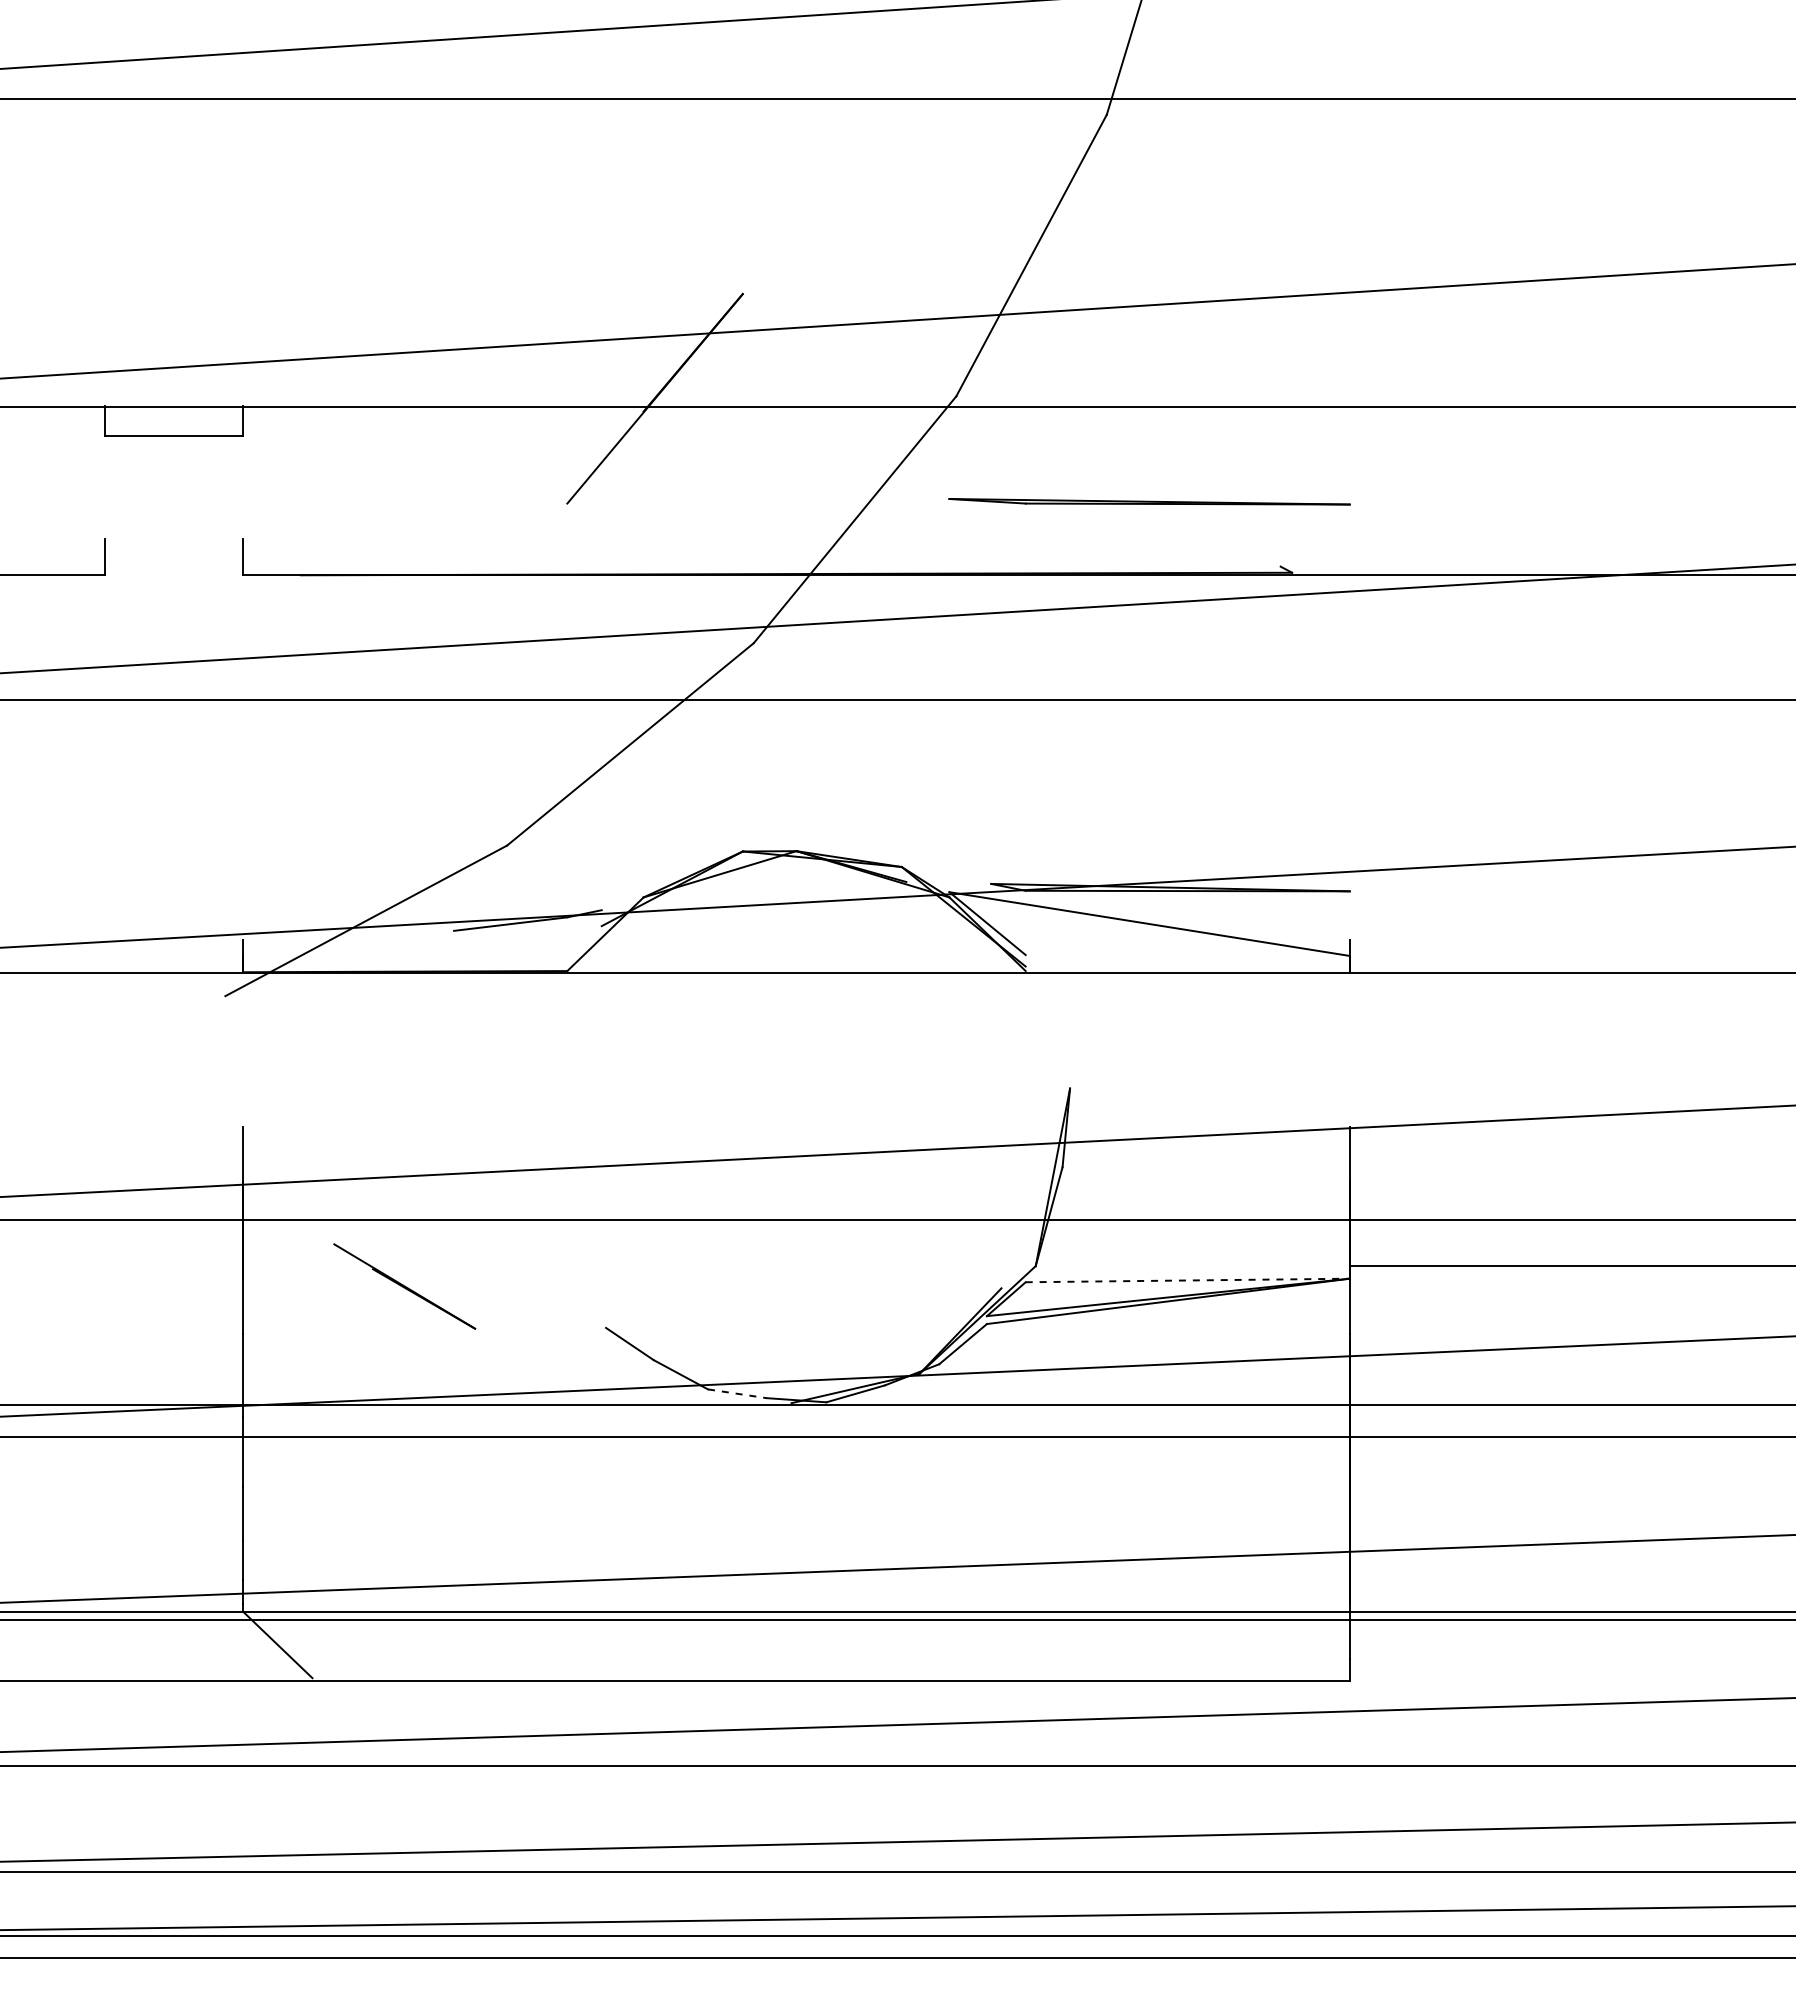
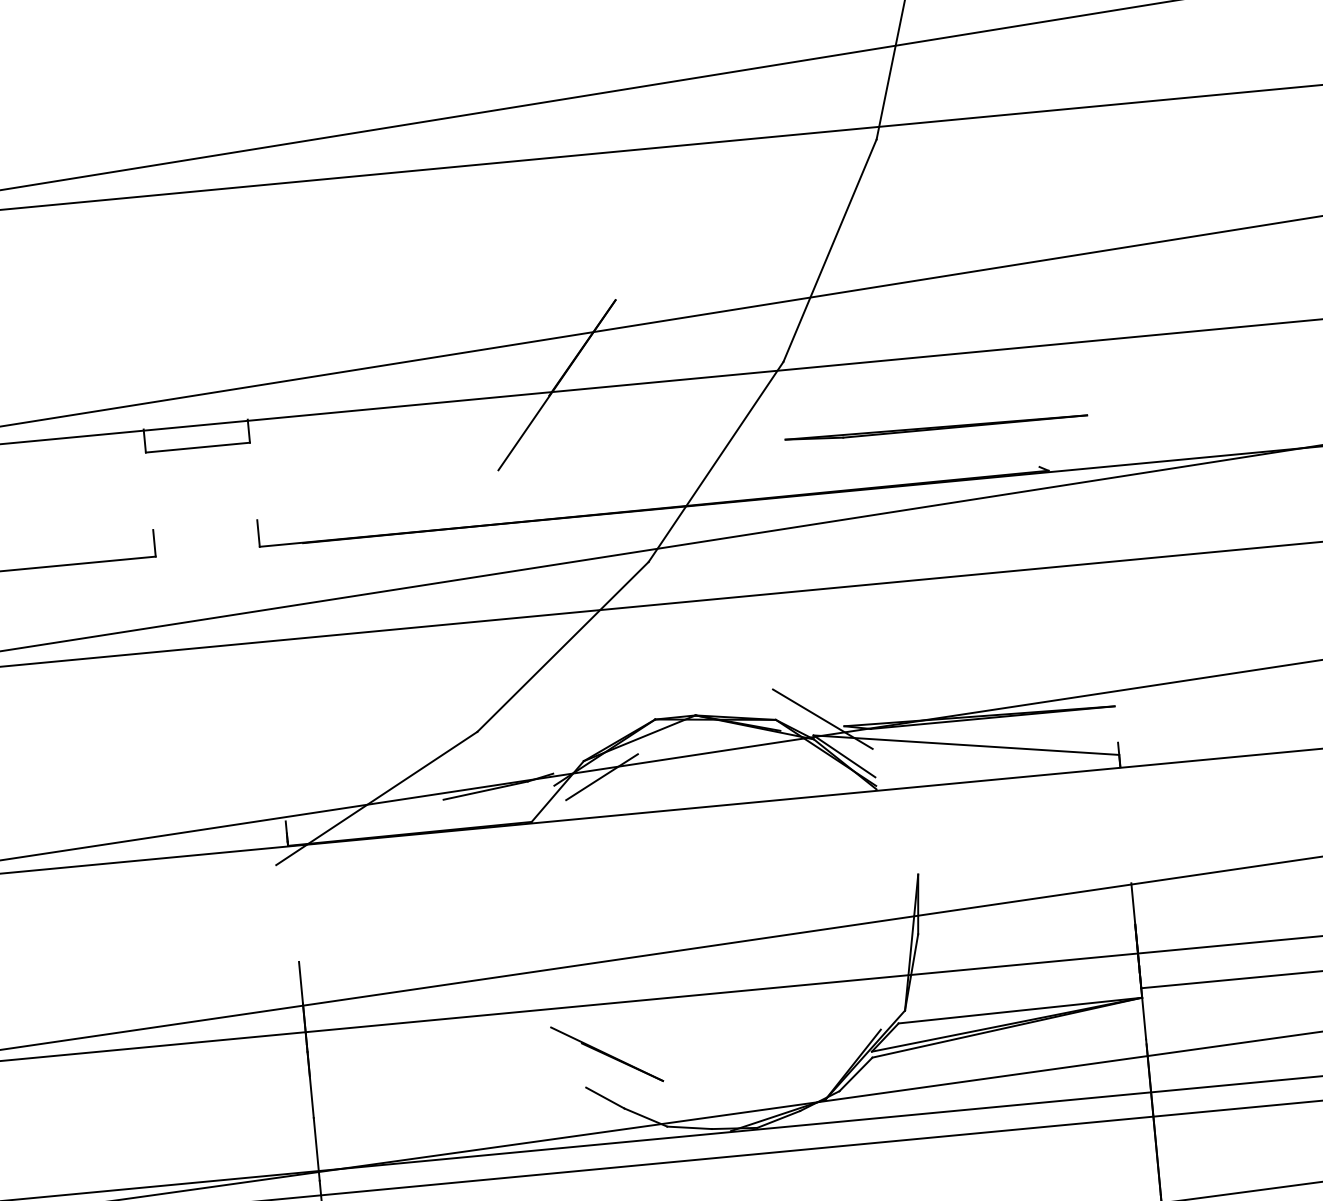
line: (963, 871) -> (822, 718), added
line: (665, 920) -> (601, 776), added
line: (1188, 1280) -> (1020, 1010), dashed -> solid
line: (404, 1286) -> (606, 1054), moved
line: (737, 1393) -> (689, 1127), dashed -> solid

